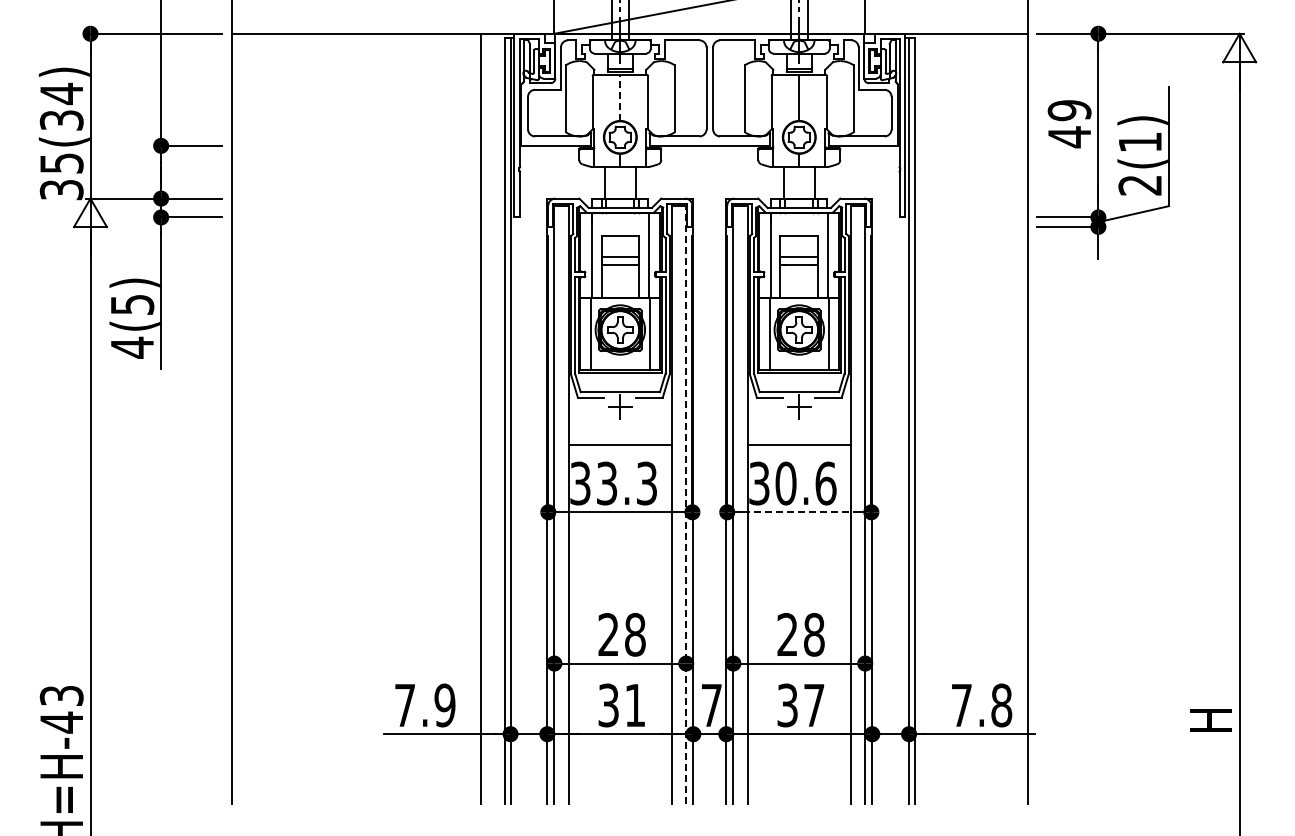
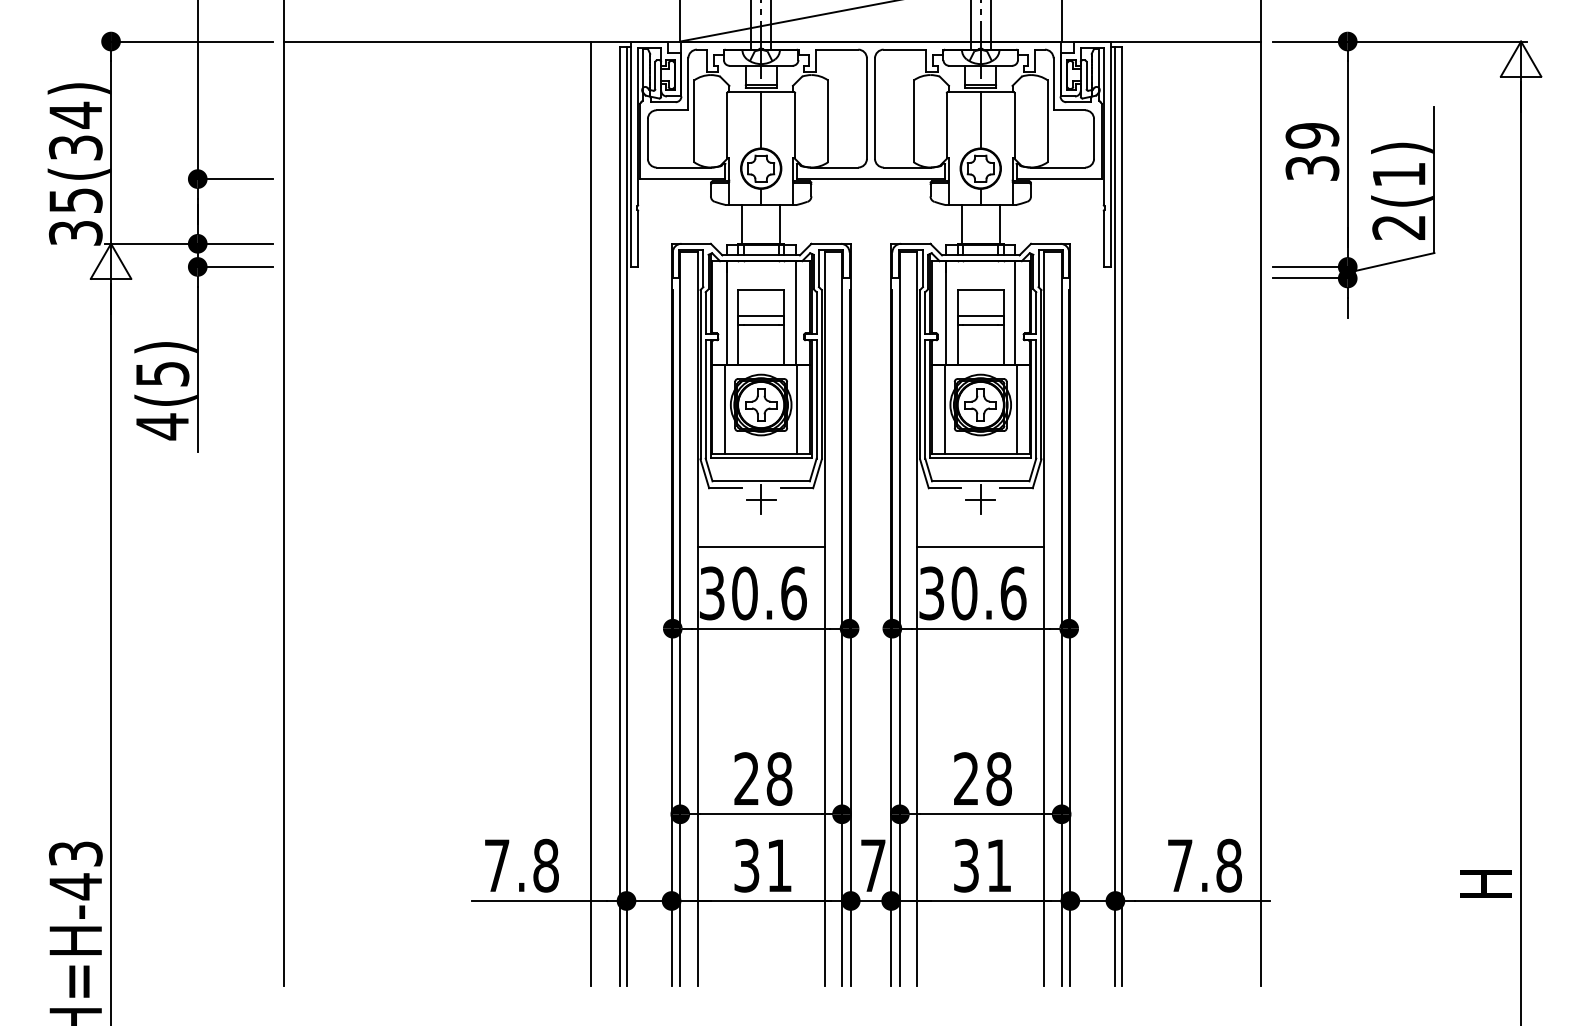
line: (620, 97) -> (761, 119), dashed -> solid
text: (1069, 137) -> (1312, 168), 49 -> 39
text: (626, 483) -> (768, 593), 33.3 -> 30.6
line: (686, 504) -> (842, 619), dashed -> solid
line: (799, 512) -> (981, 628), dashed -> solid
text: (444, 705) -> (545, 865), 7.9 -> 7.8
text: (814, 705) -> (999, 865), 37 -> 31

